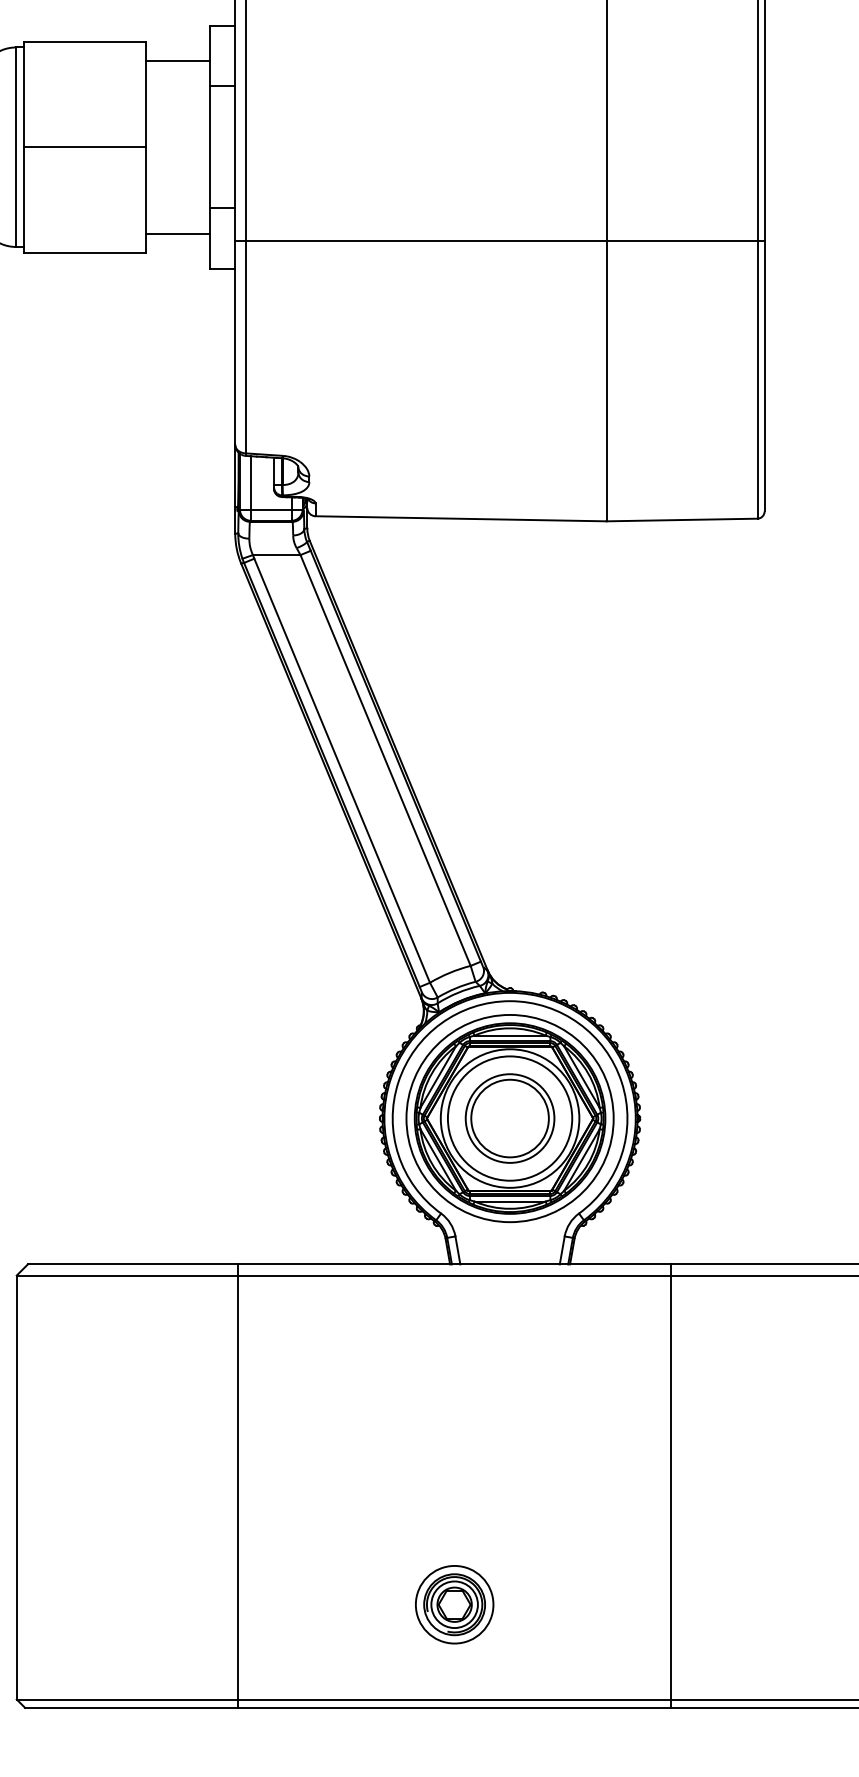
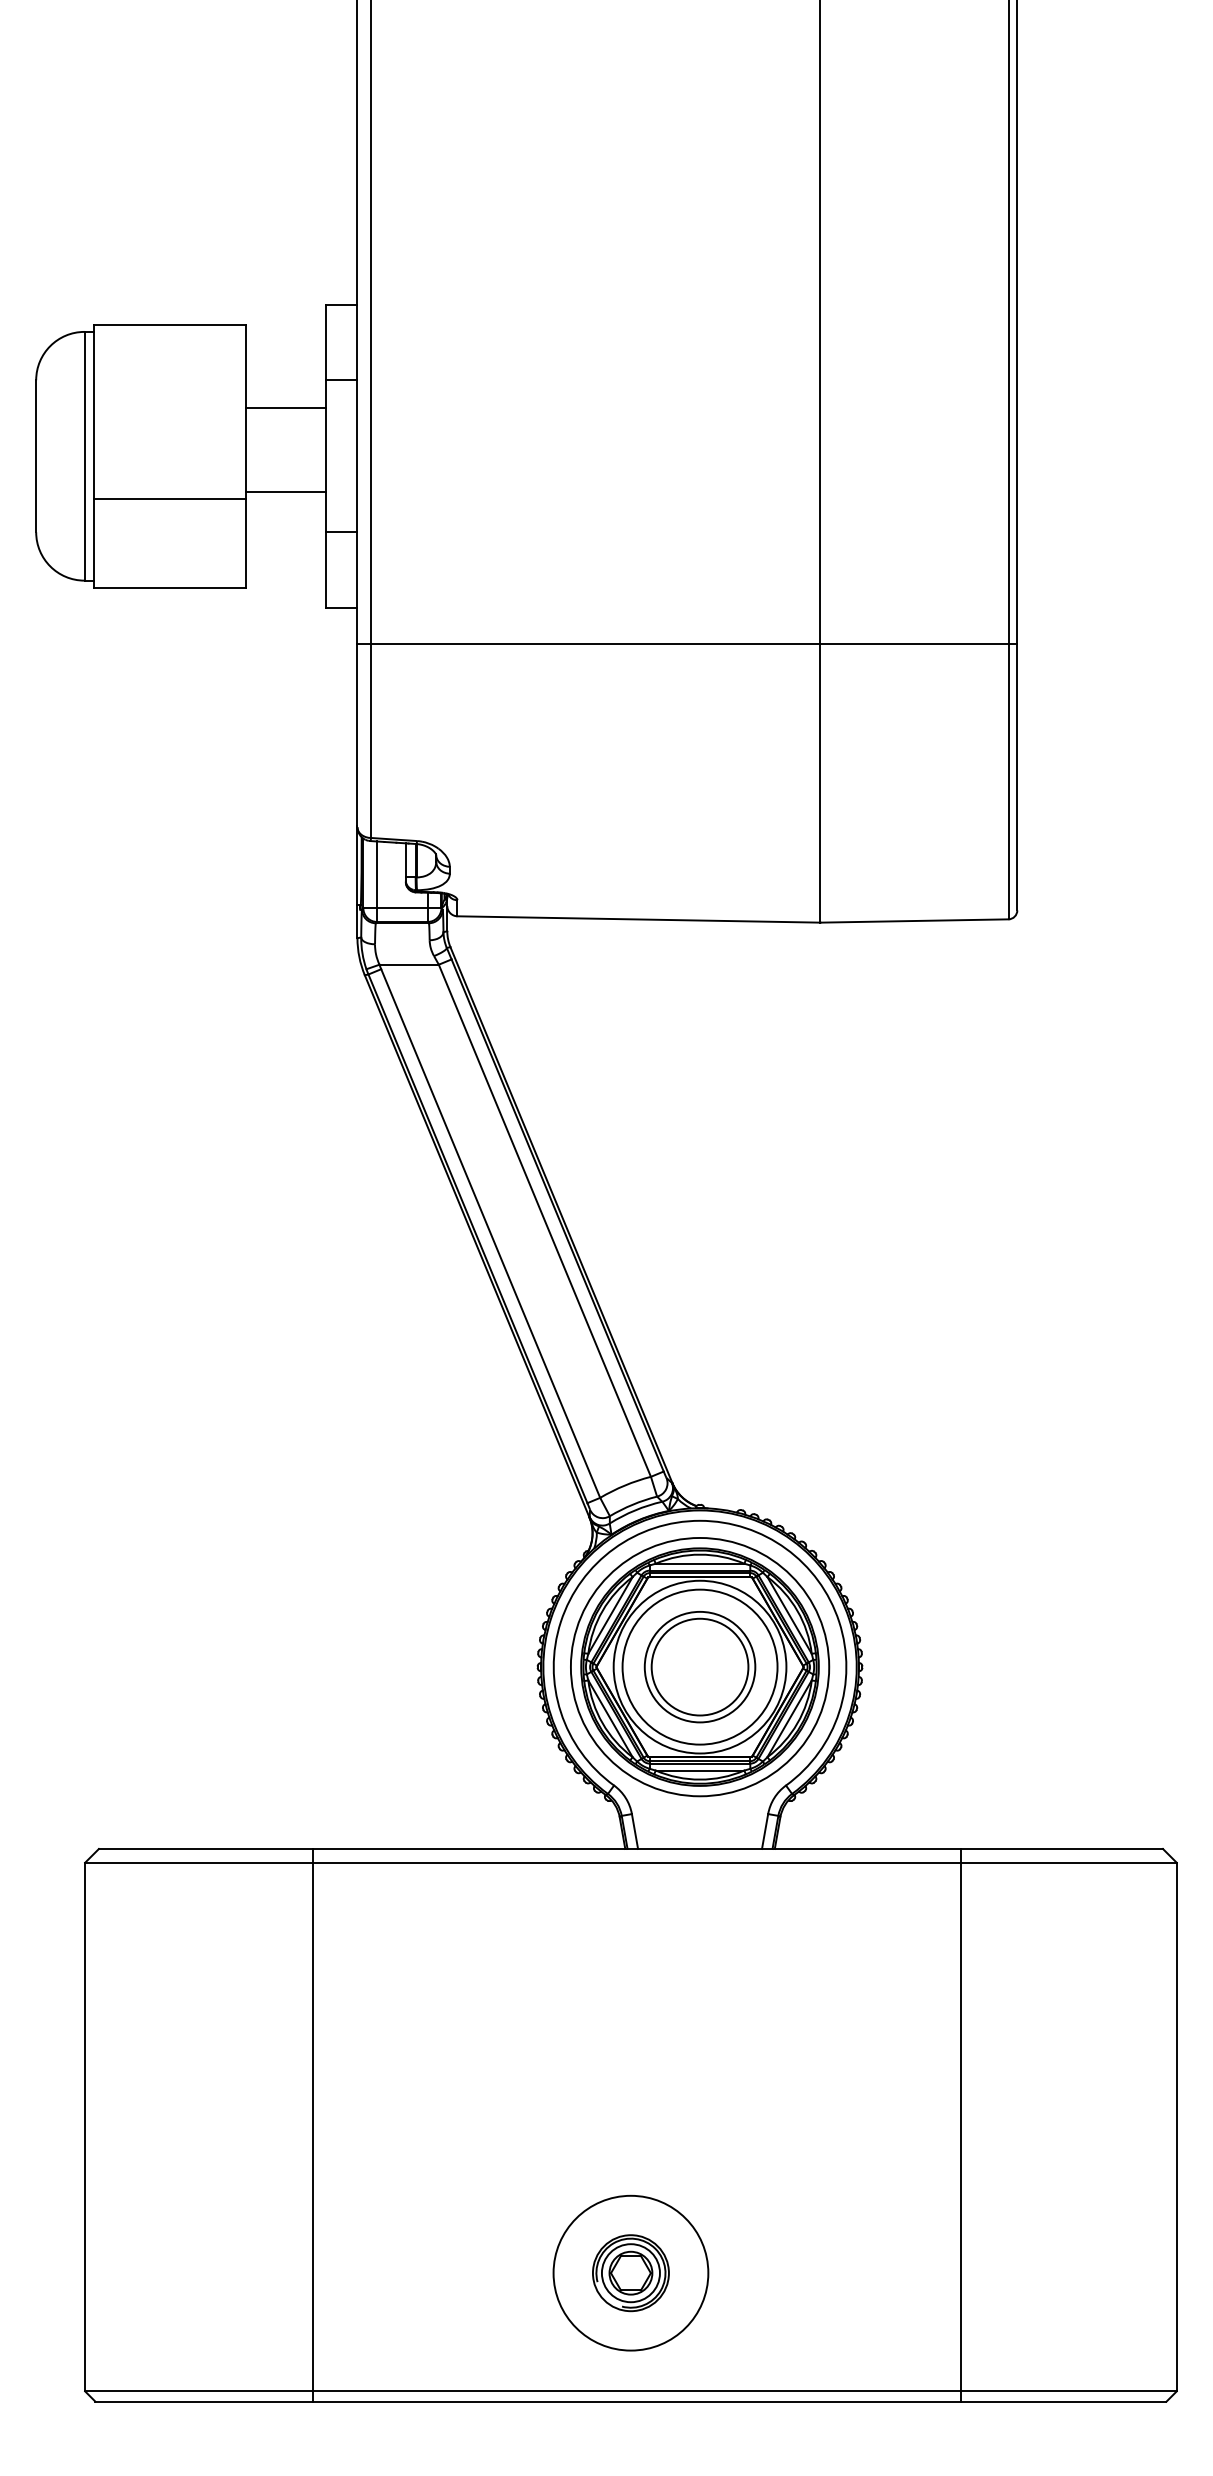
line: (177, 60) -> (285, 408), moved
line: (85, 147) -> (170, 499), moved
line: (177, 234) -> (285, 492), moved
line: (500, 241) -> (687, 643), moved
line: (238, 1485) -> (312, 2124), moved
line: (670, 1485) -> (961, 2124), moved
circle: (454, 1604) -> (630, 2272), size x1.6

